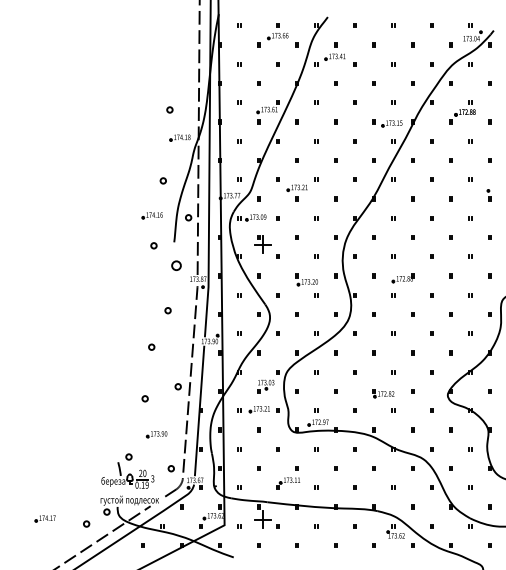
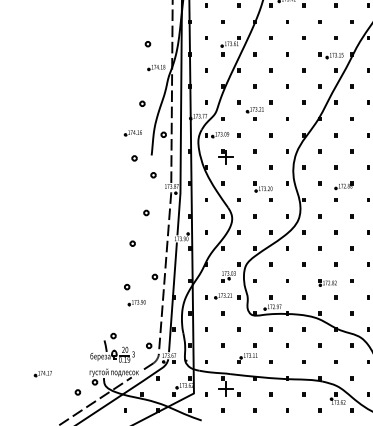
part: (176, 265) -> (153, 174), size x0.62
part: (156, 434) -> (136, 302), moved
part: (44, 518) -> (42, 373), moved

